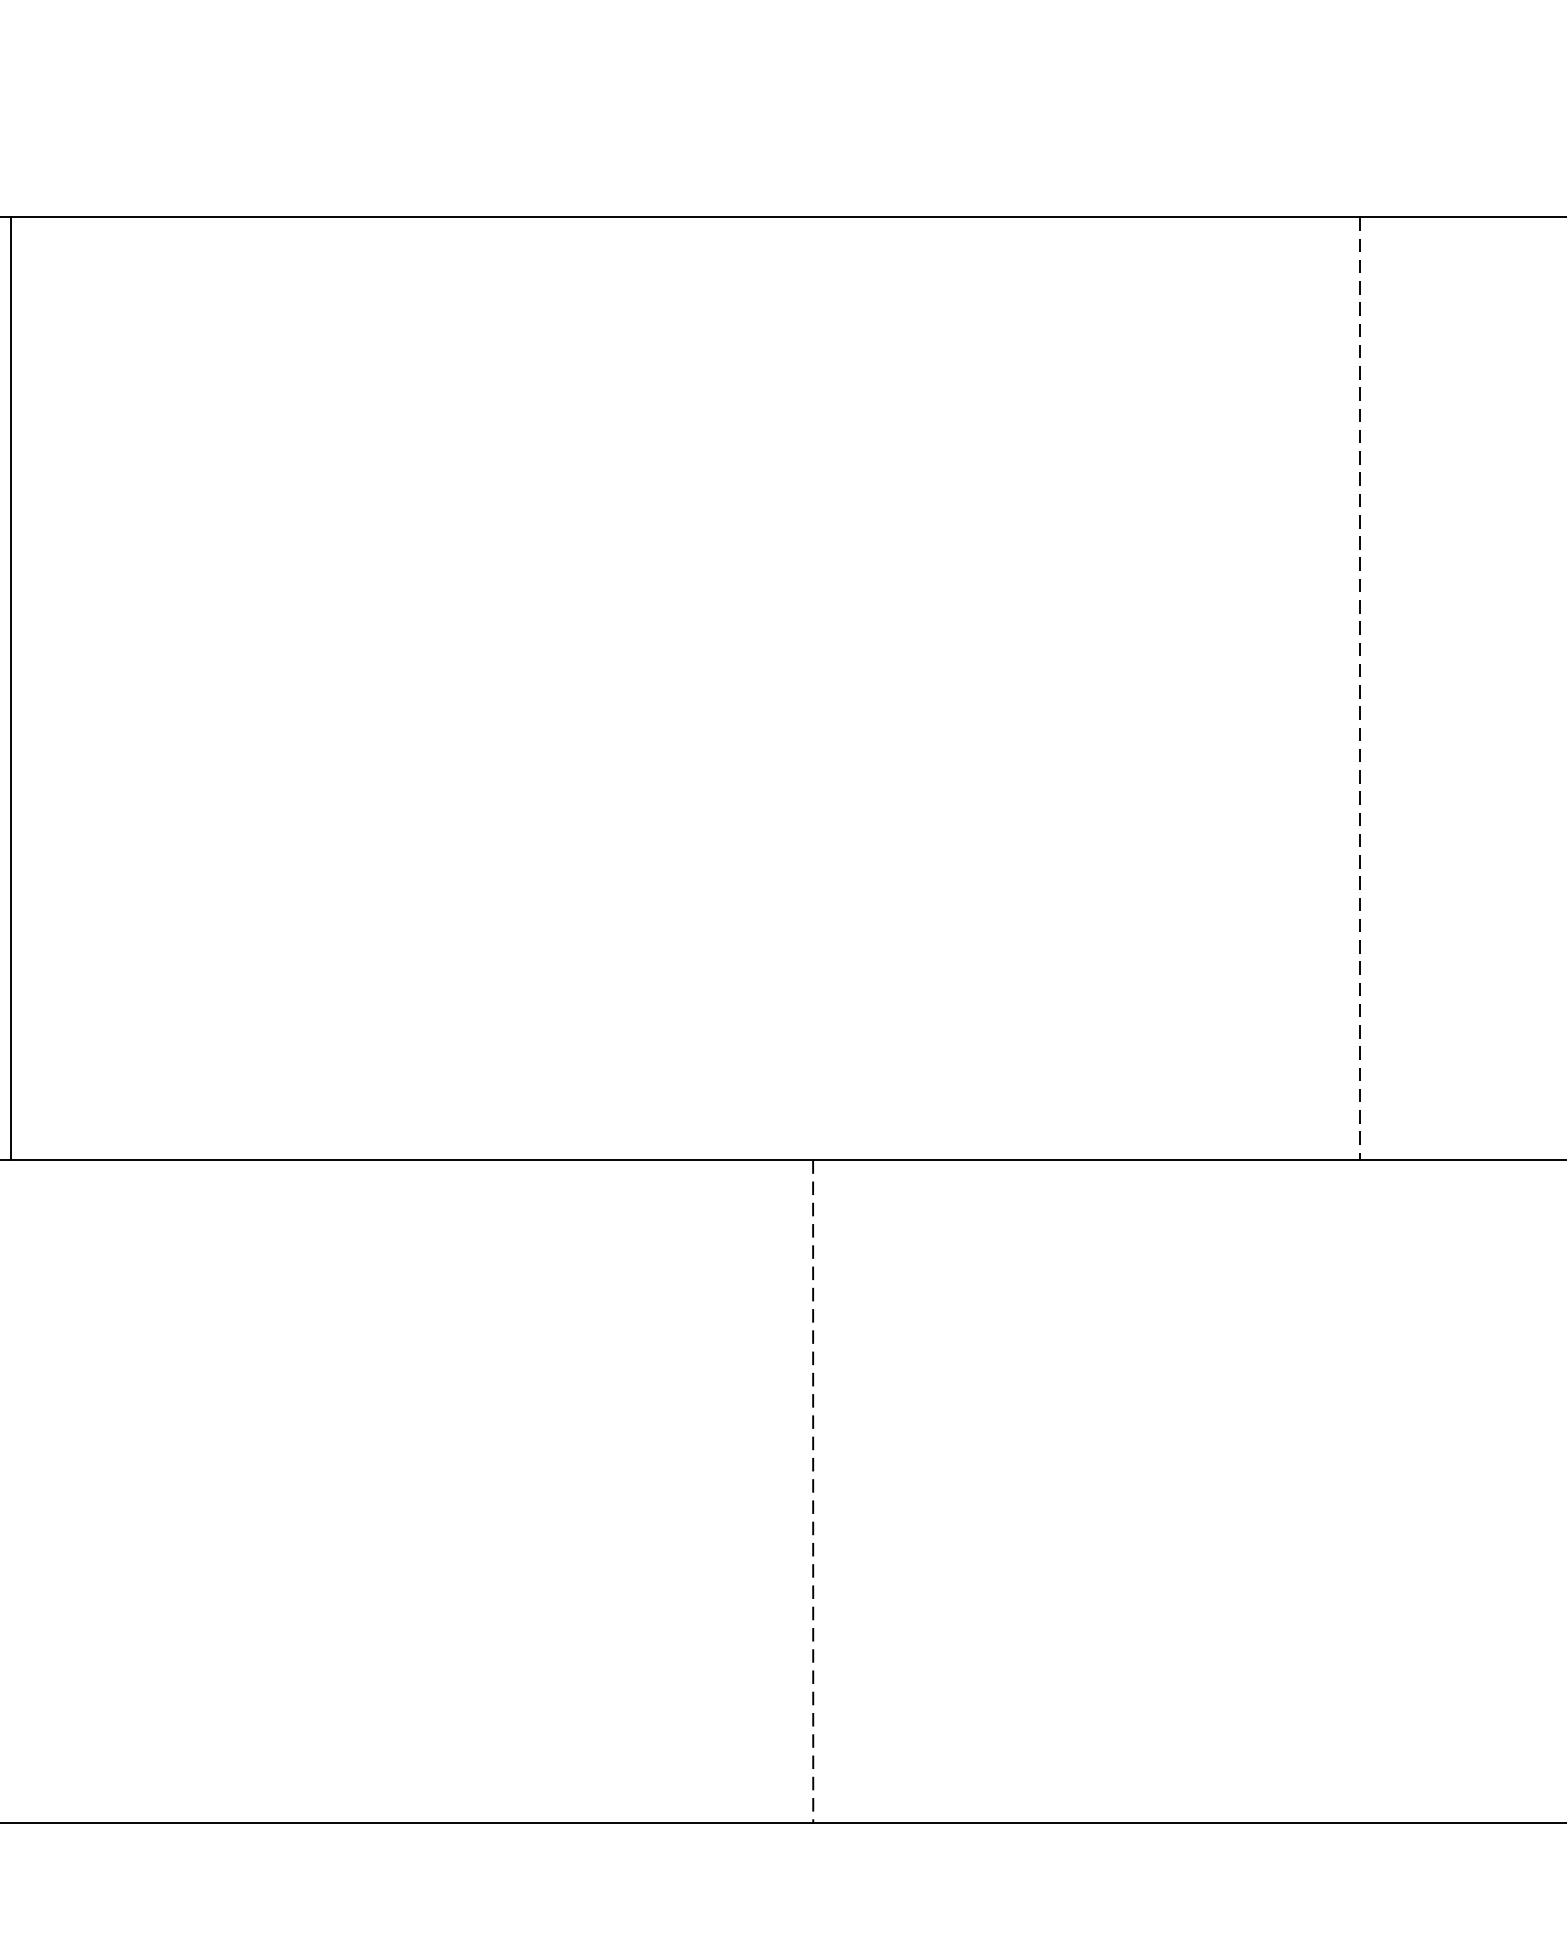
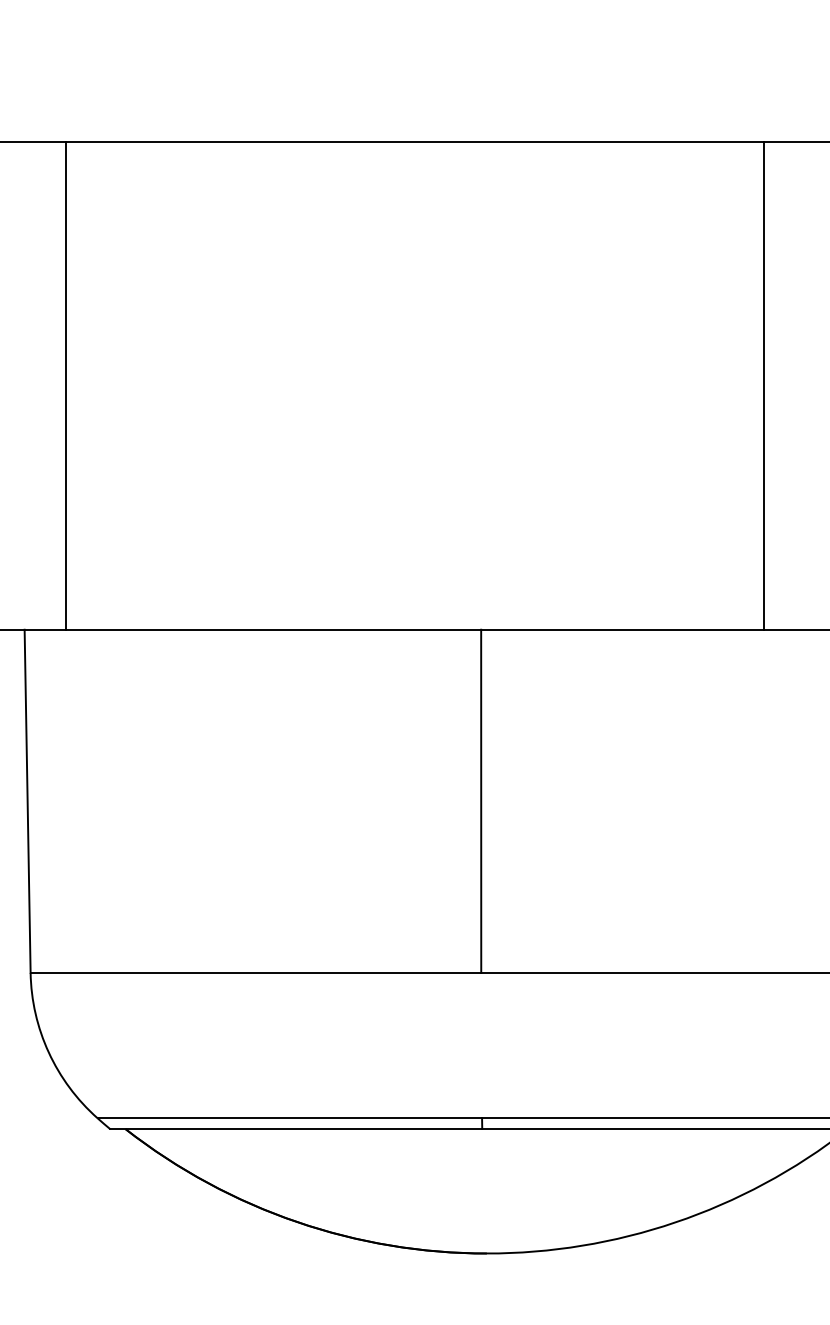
line: (1360, 688) -> (764, 385), dashed -> solid
line: (813, 1492) -> (481, 801), dashed -> solid

